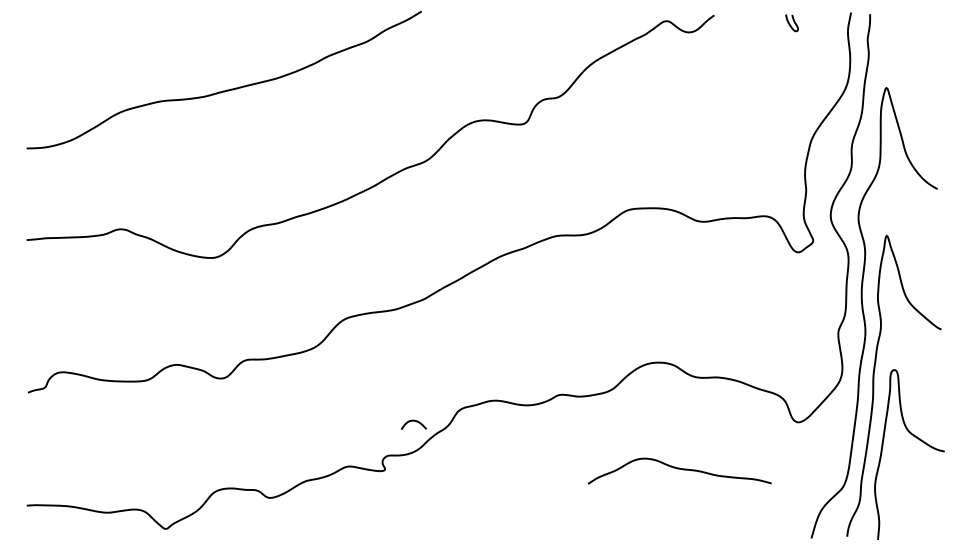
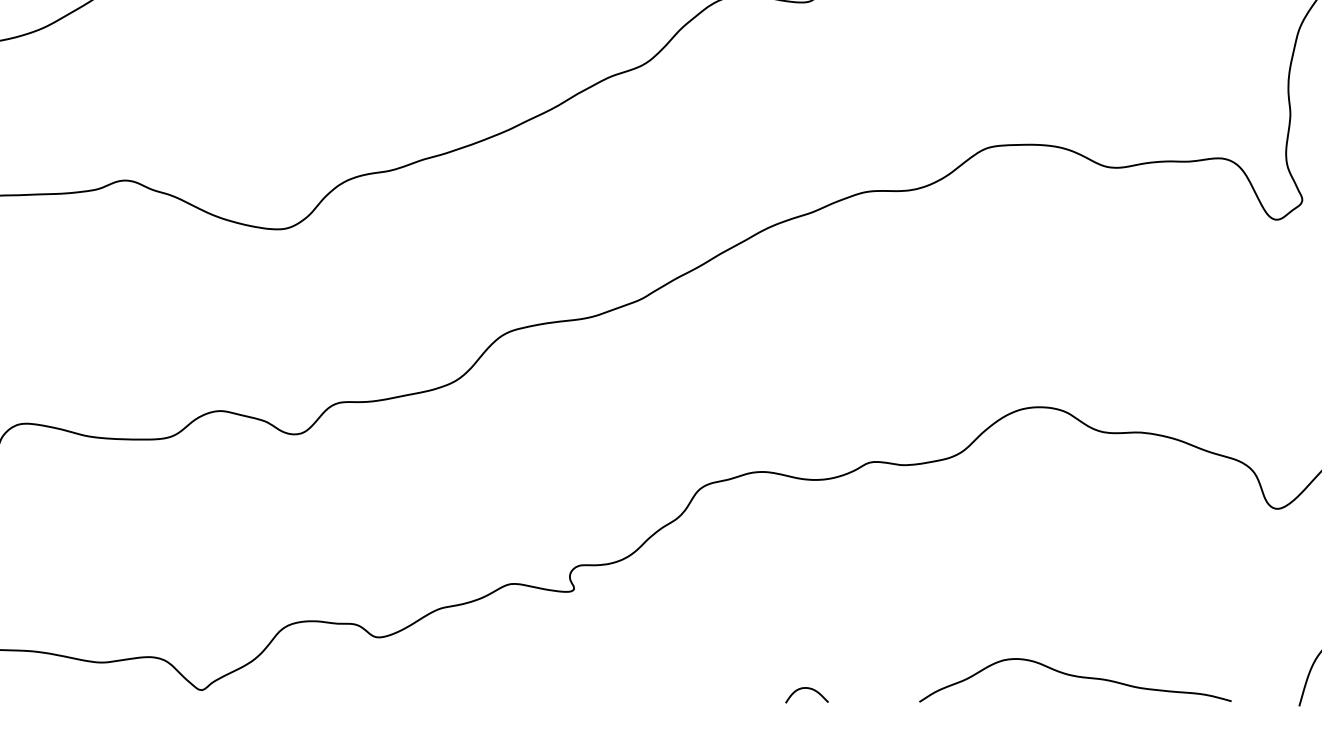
curve: (413, 421) -> (806, 689), moved
curve: (679, 469) -> (1074, 677), moved

